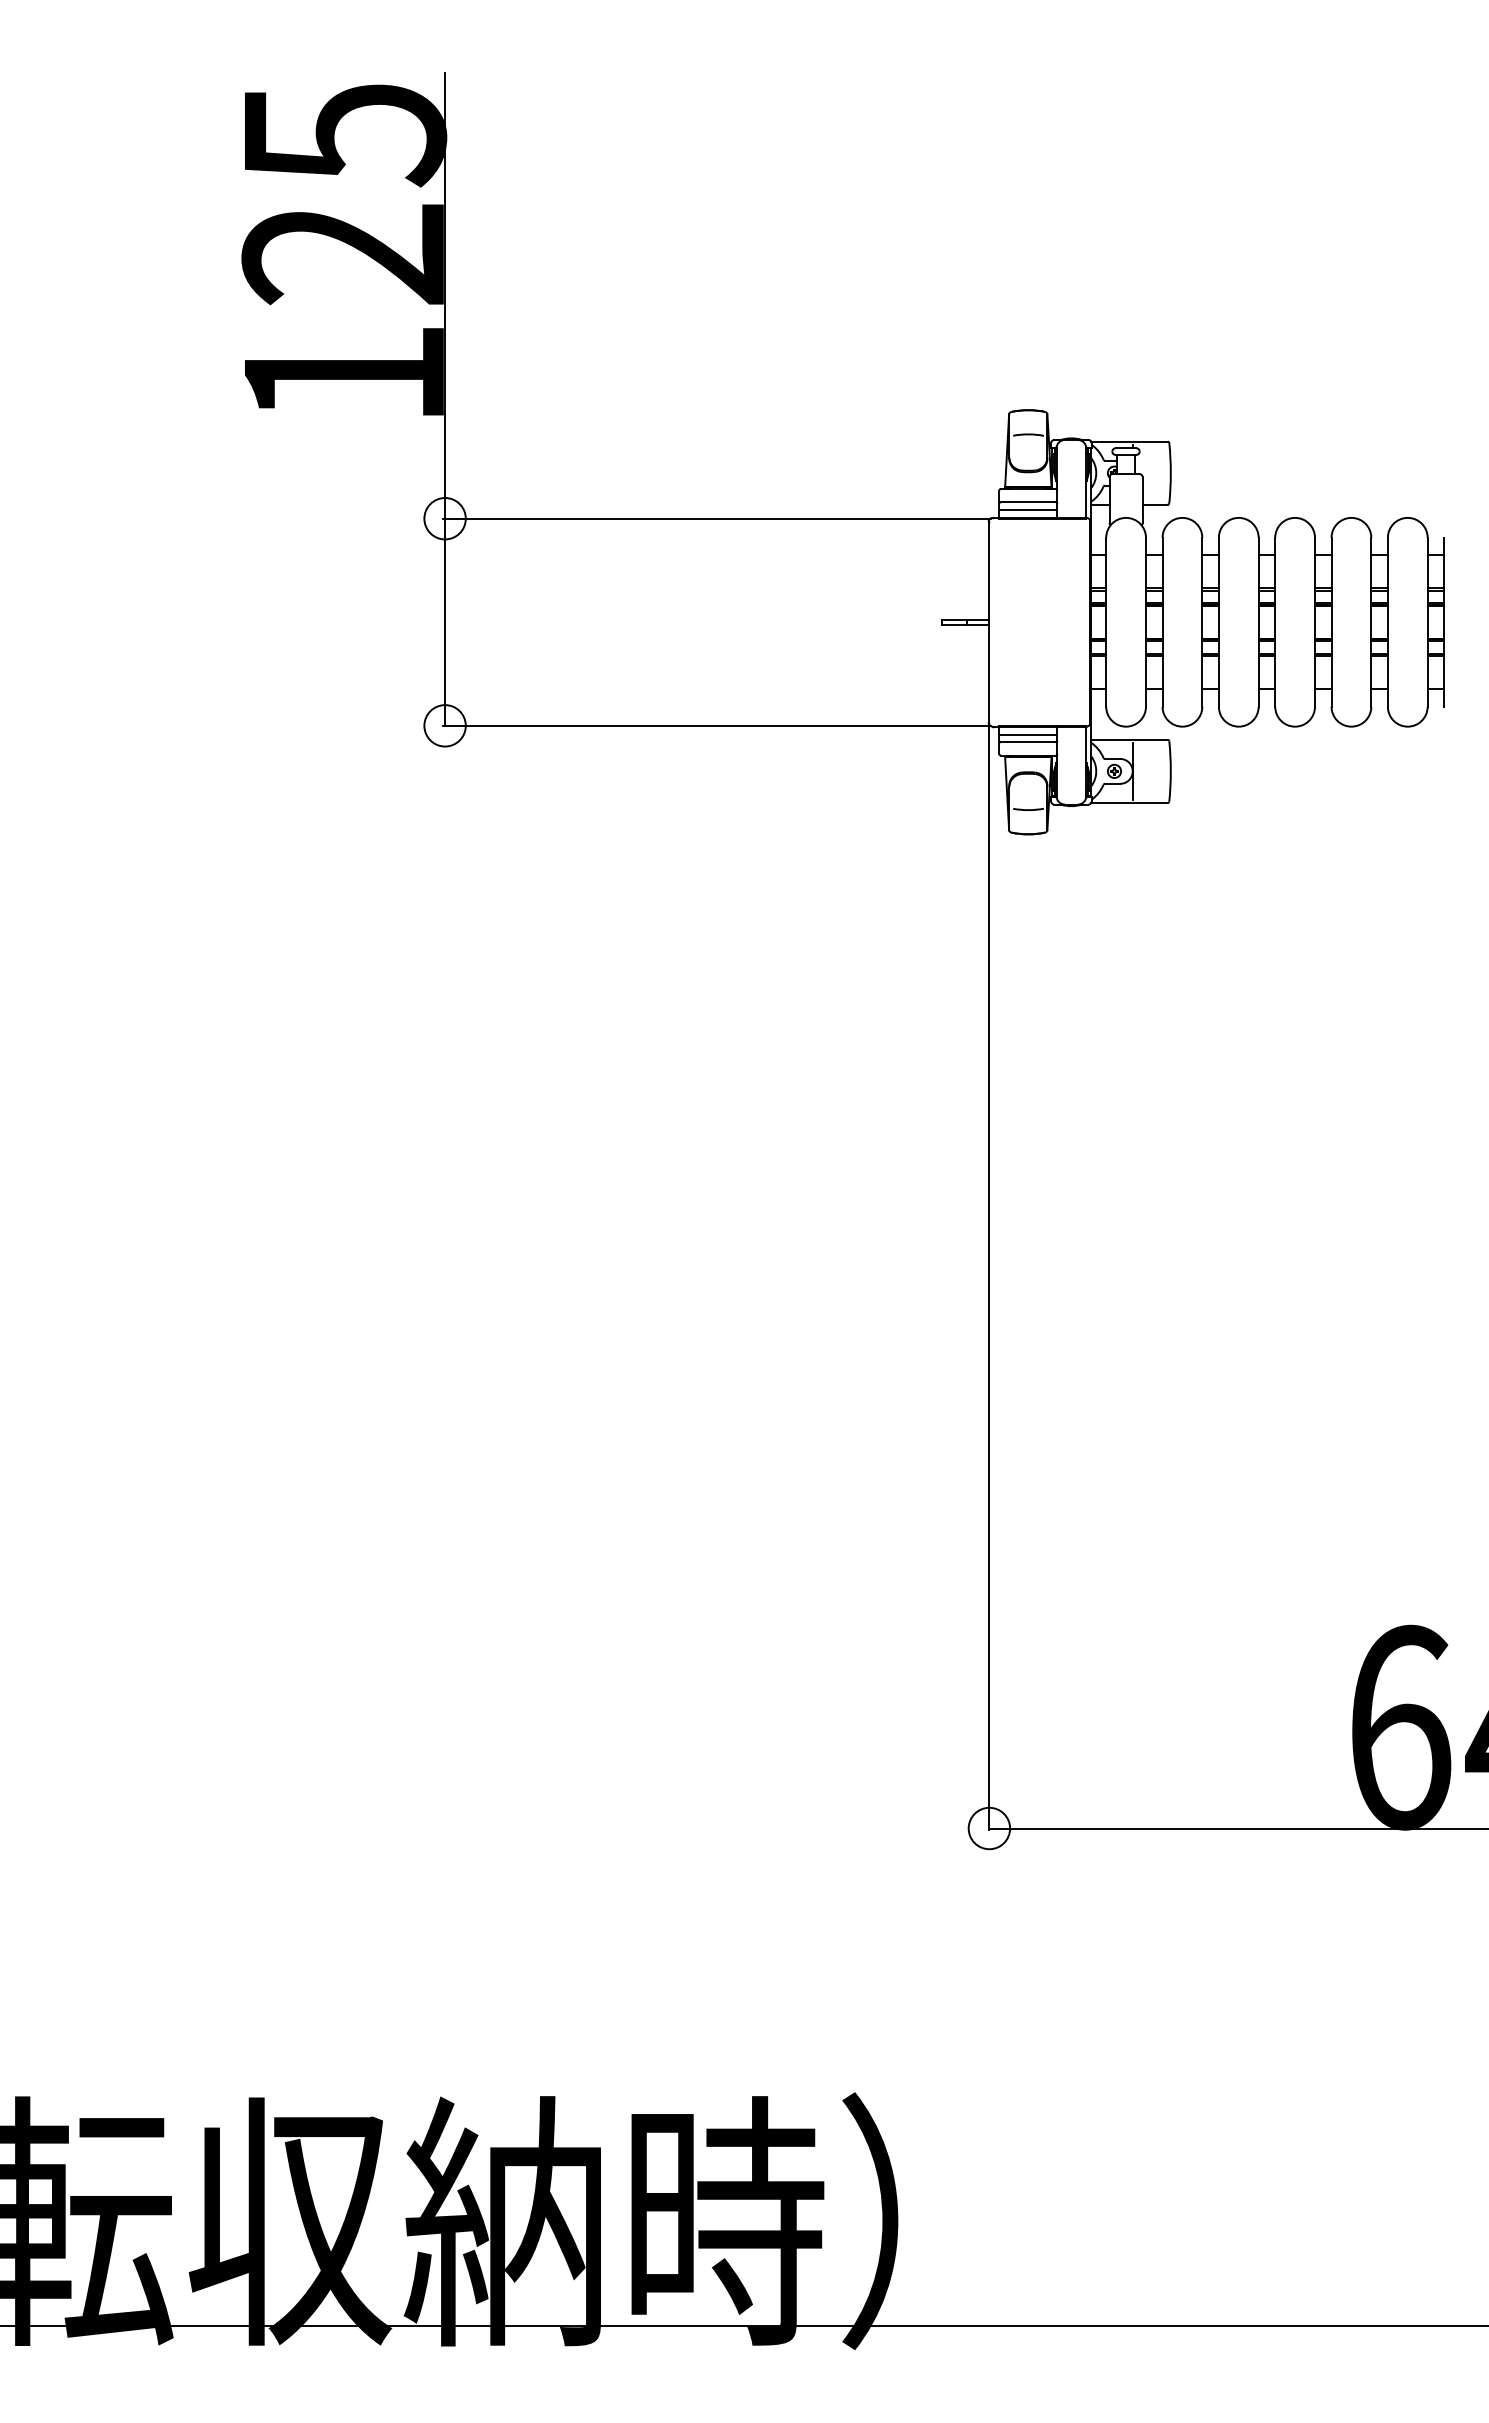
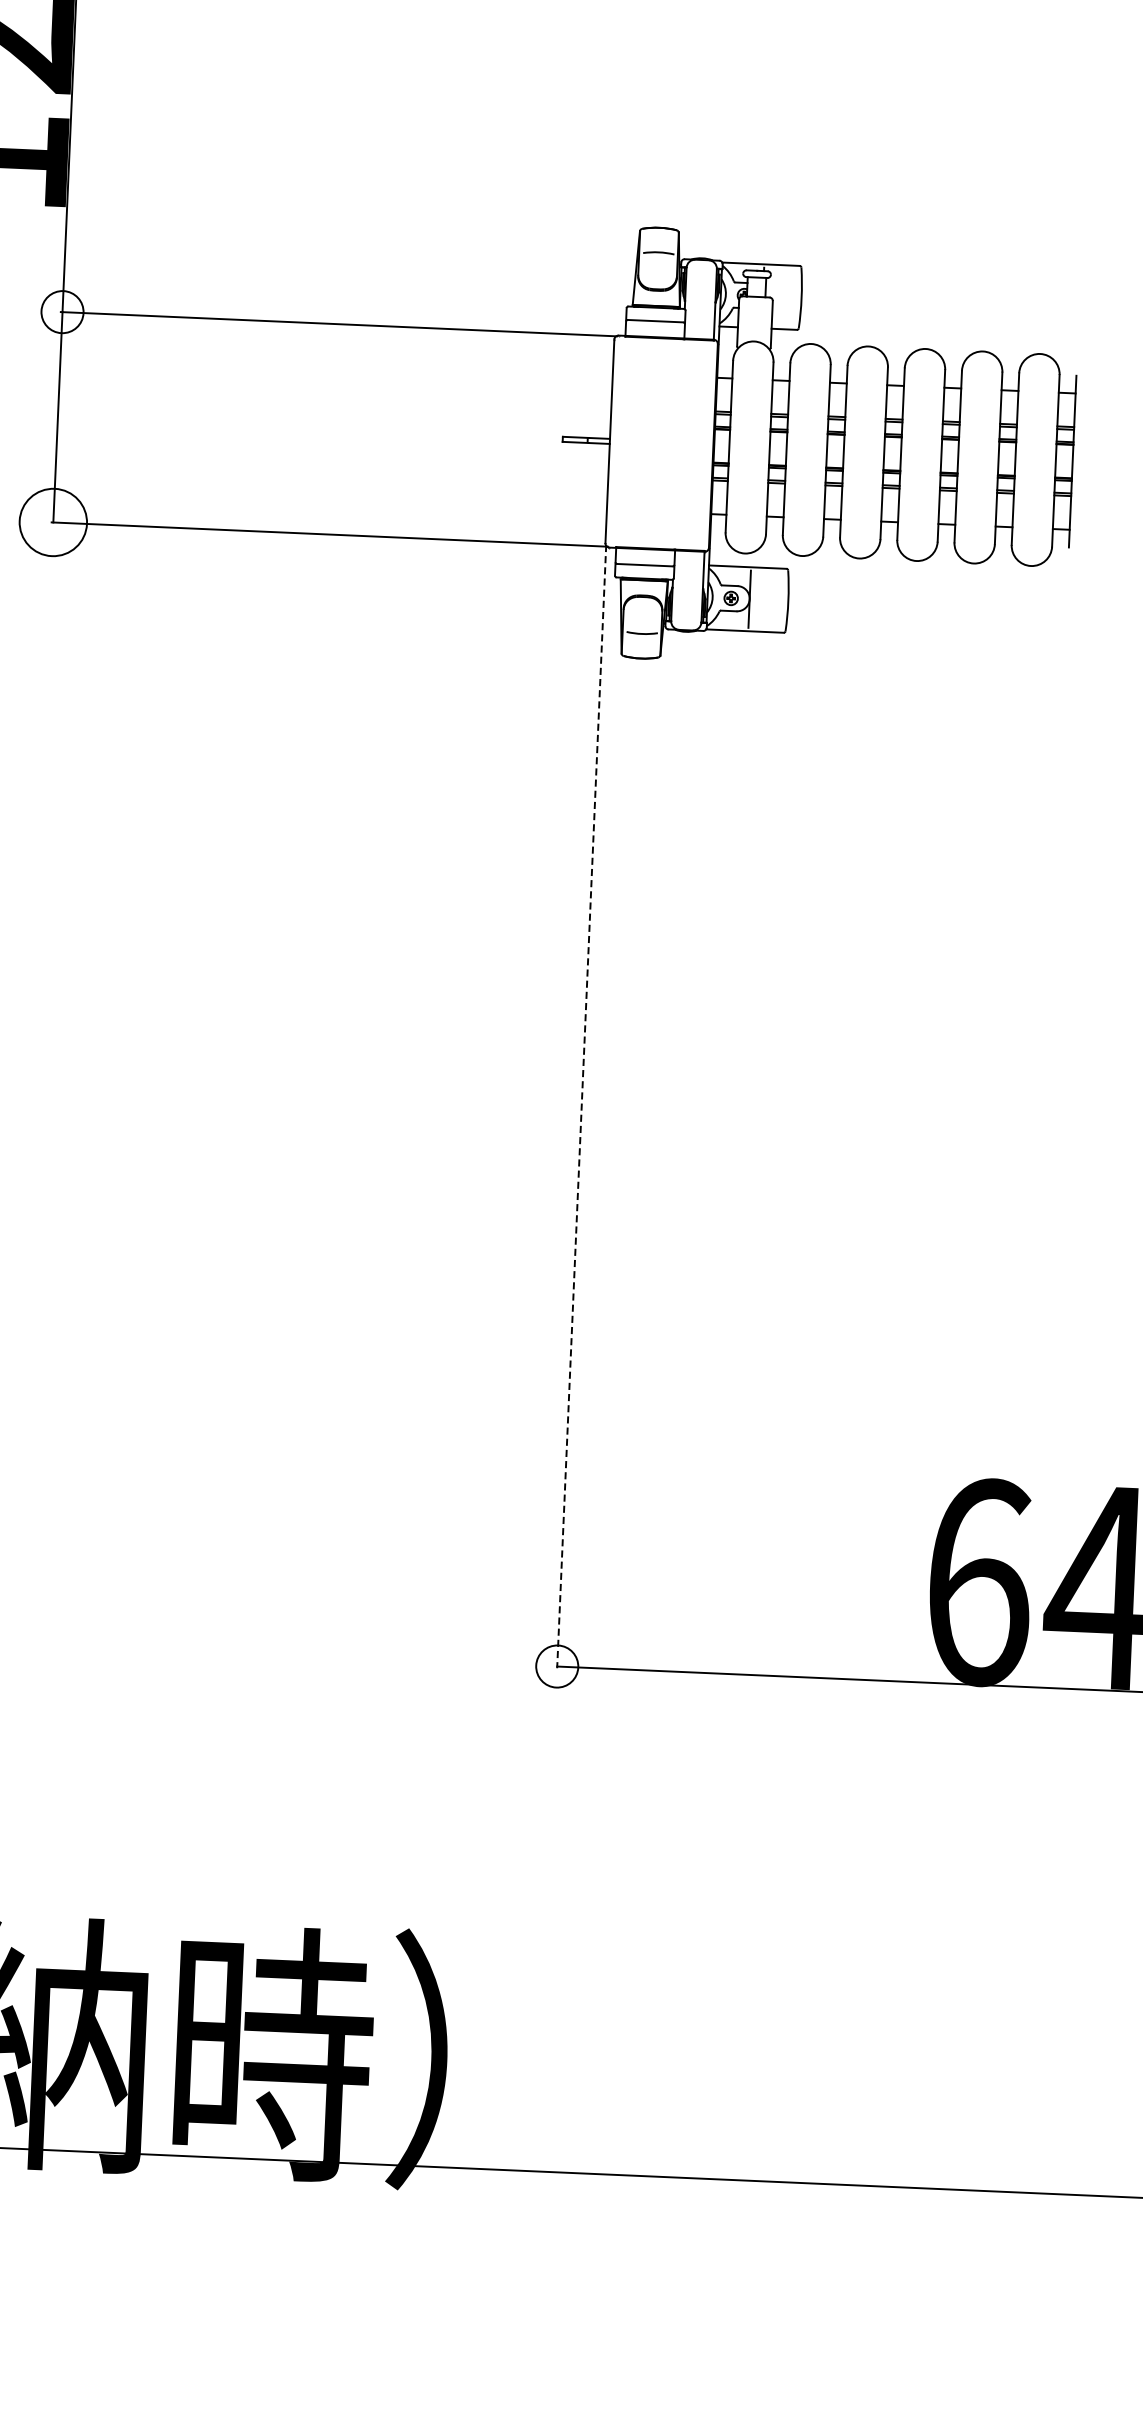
line: (1027, 509) -> (654, 328), removed
circle: (444, 725) -> (52, 522), size x1.6
line: (1027, 734) -> (644, 557), removed
line: (989, 1277) -> (581, 1106), solid -> dashed

